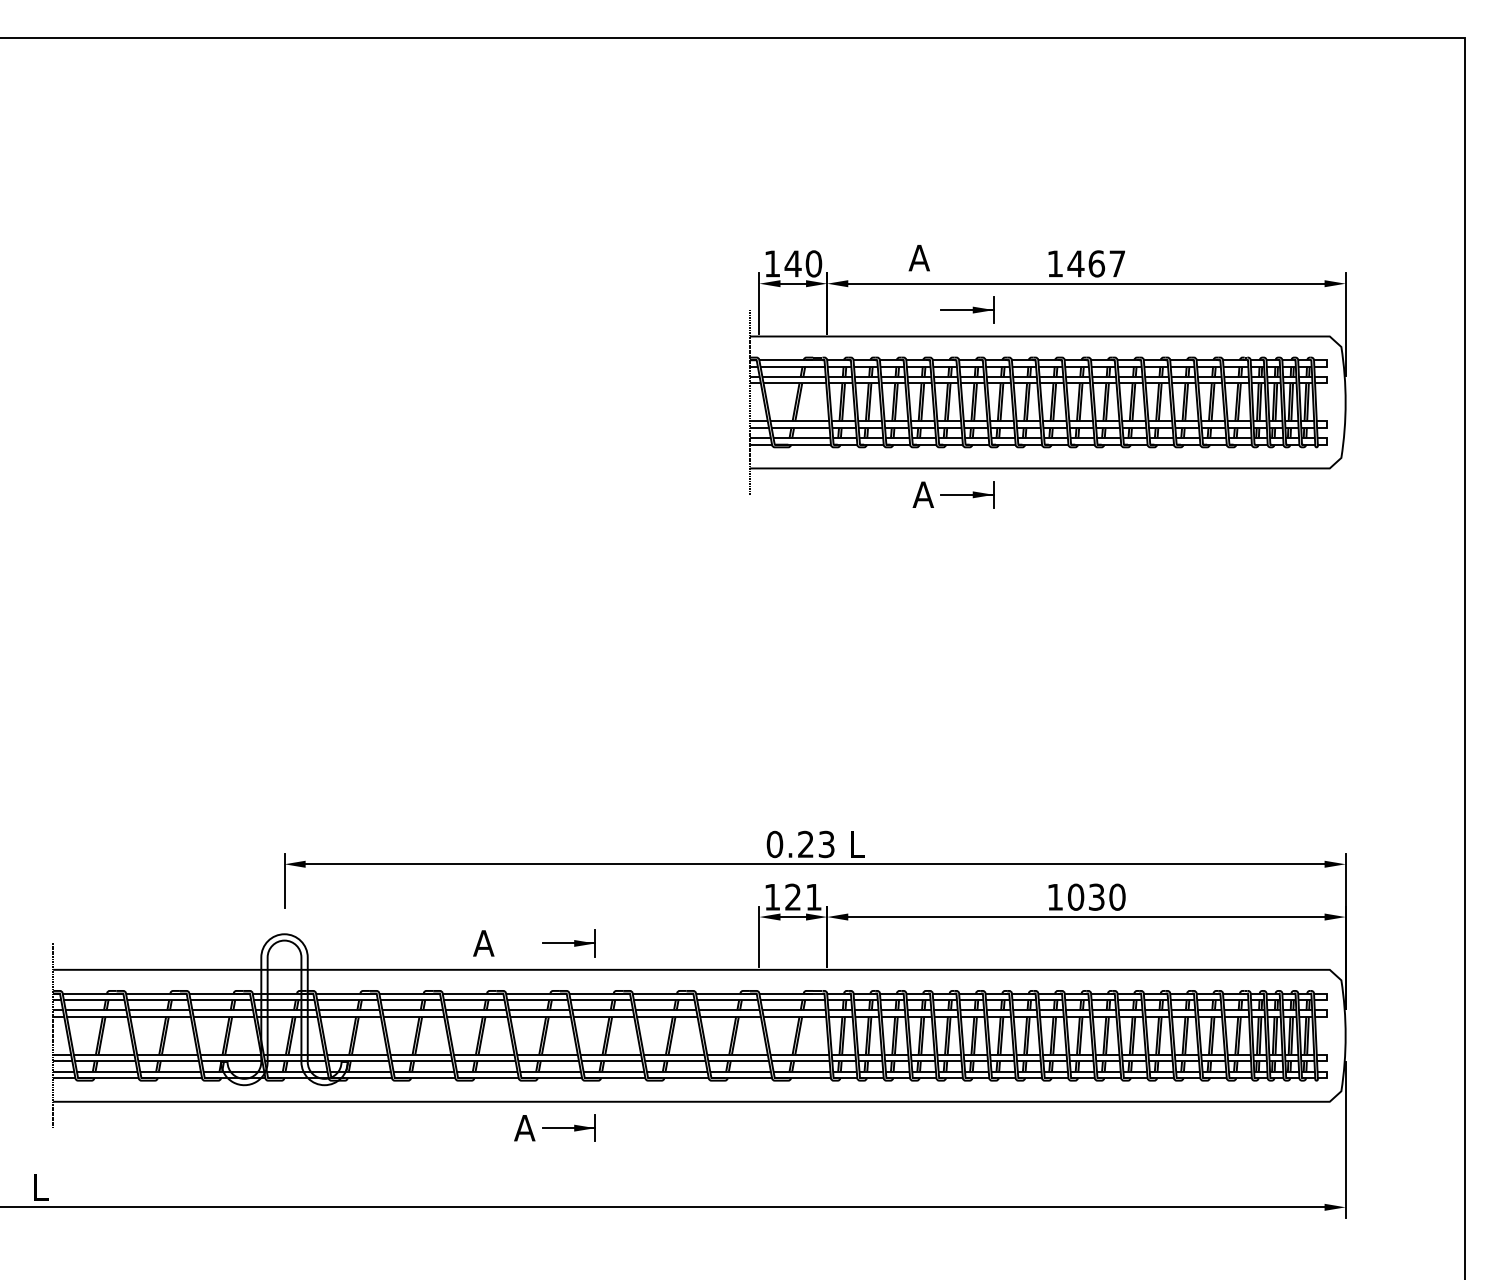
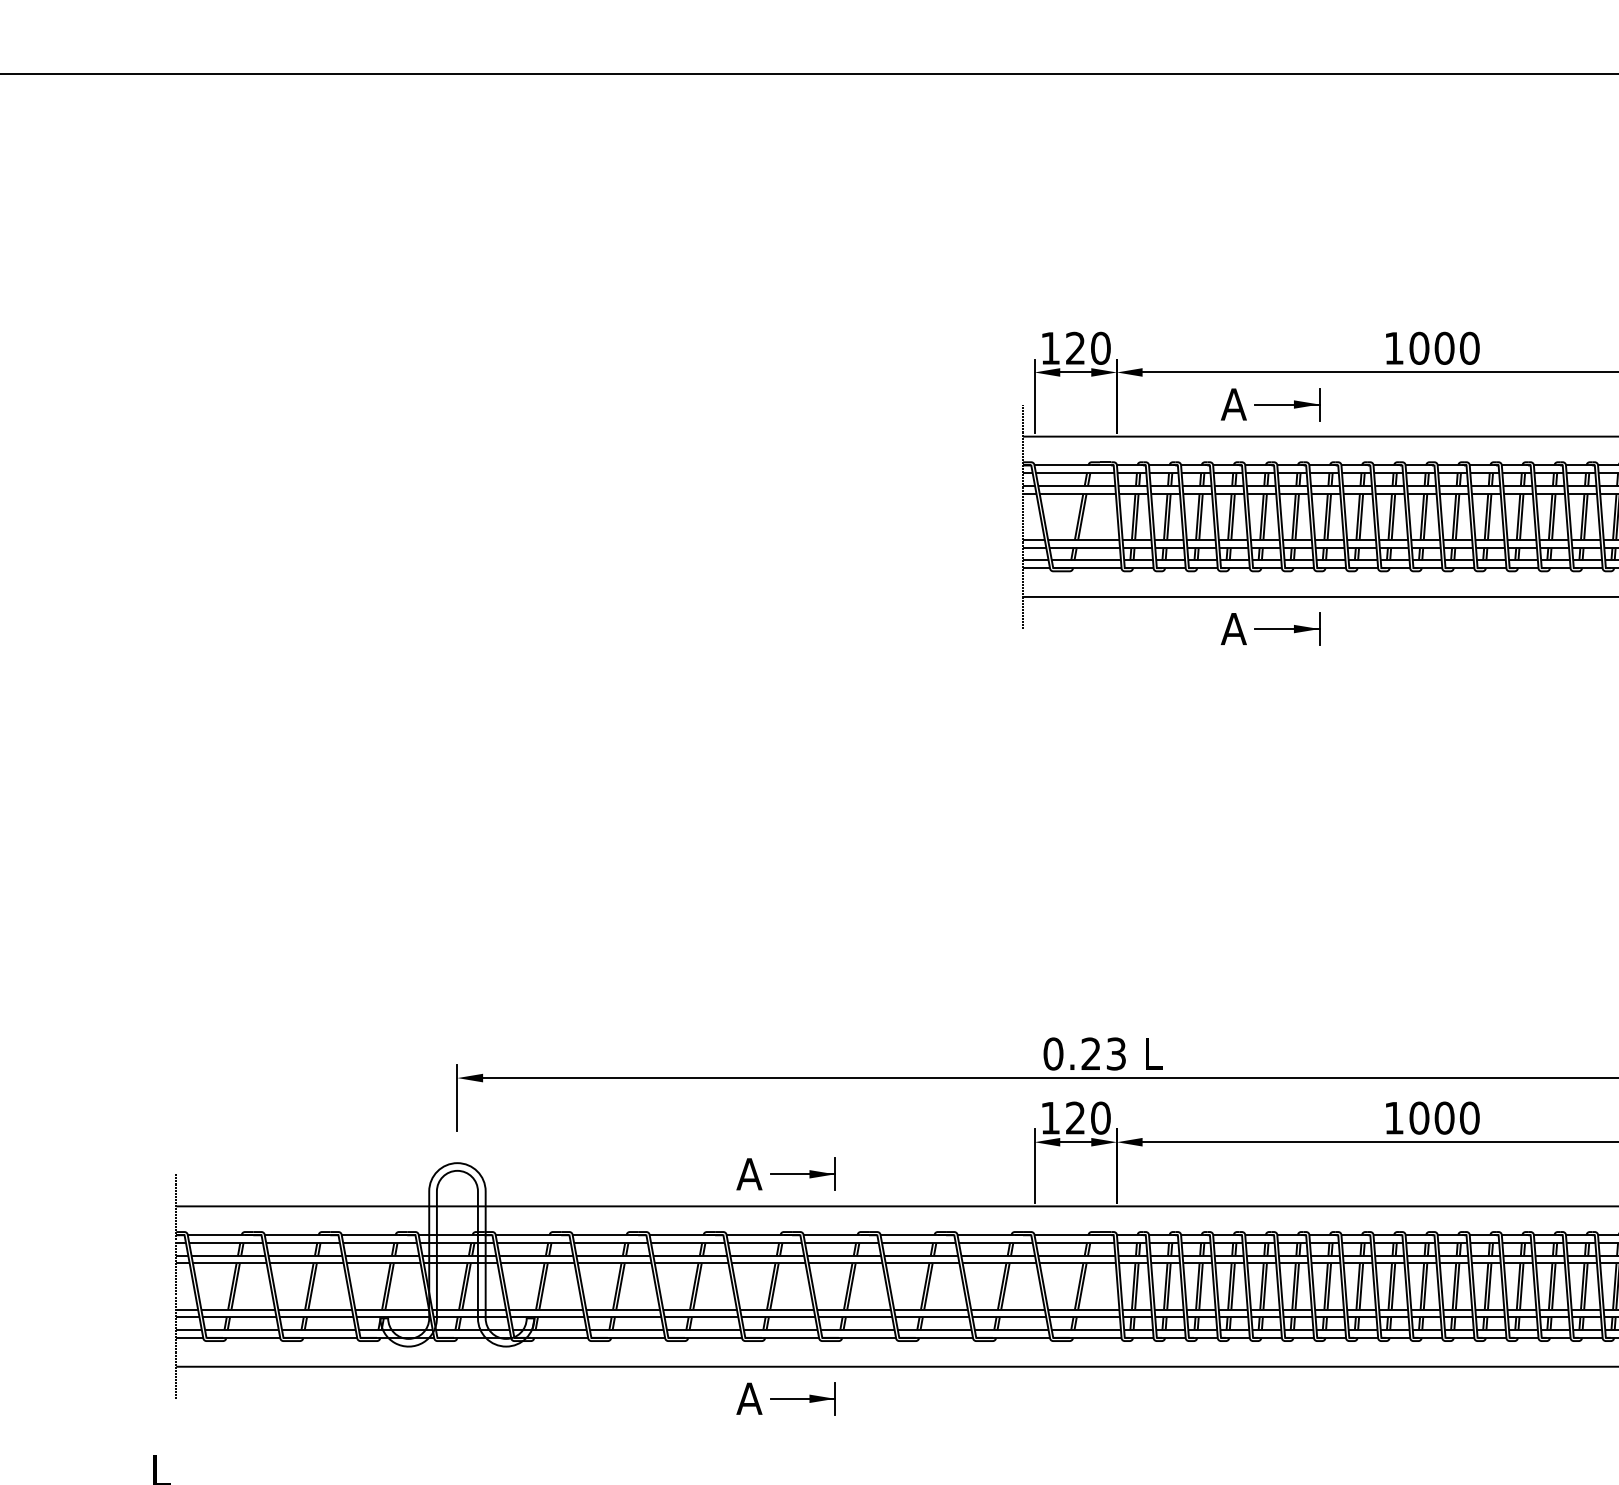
text: (918, 258) -> (1232, 405), moved
text: (792, 263) -> (1074, 347), 140 -> 120
text: (1096, 263) -> (1444, 347), 1467 -> 1000
text: (813, 896) -> (1100, 1117), 121 -> 120
text: (1096, 896) -> (1444, 1117), 1030 -> 1000
text: (483, 943) -> (749, 1174), moved

